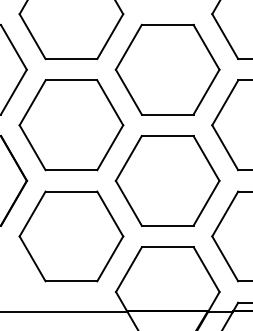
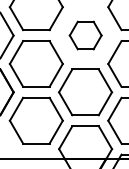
part: (167, 69) -> (85, 35), size x0.6

